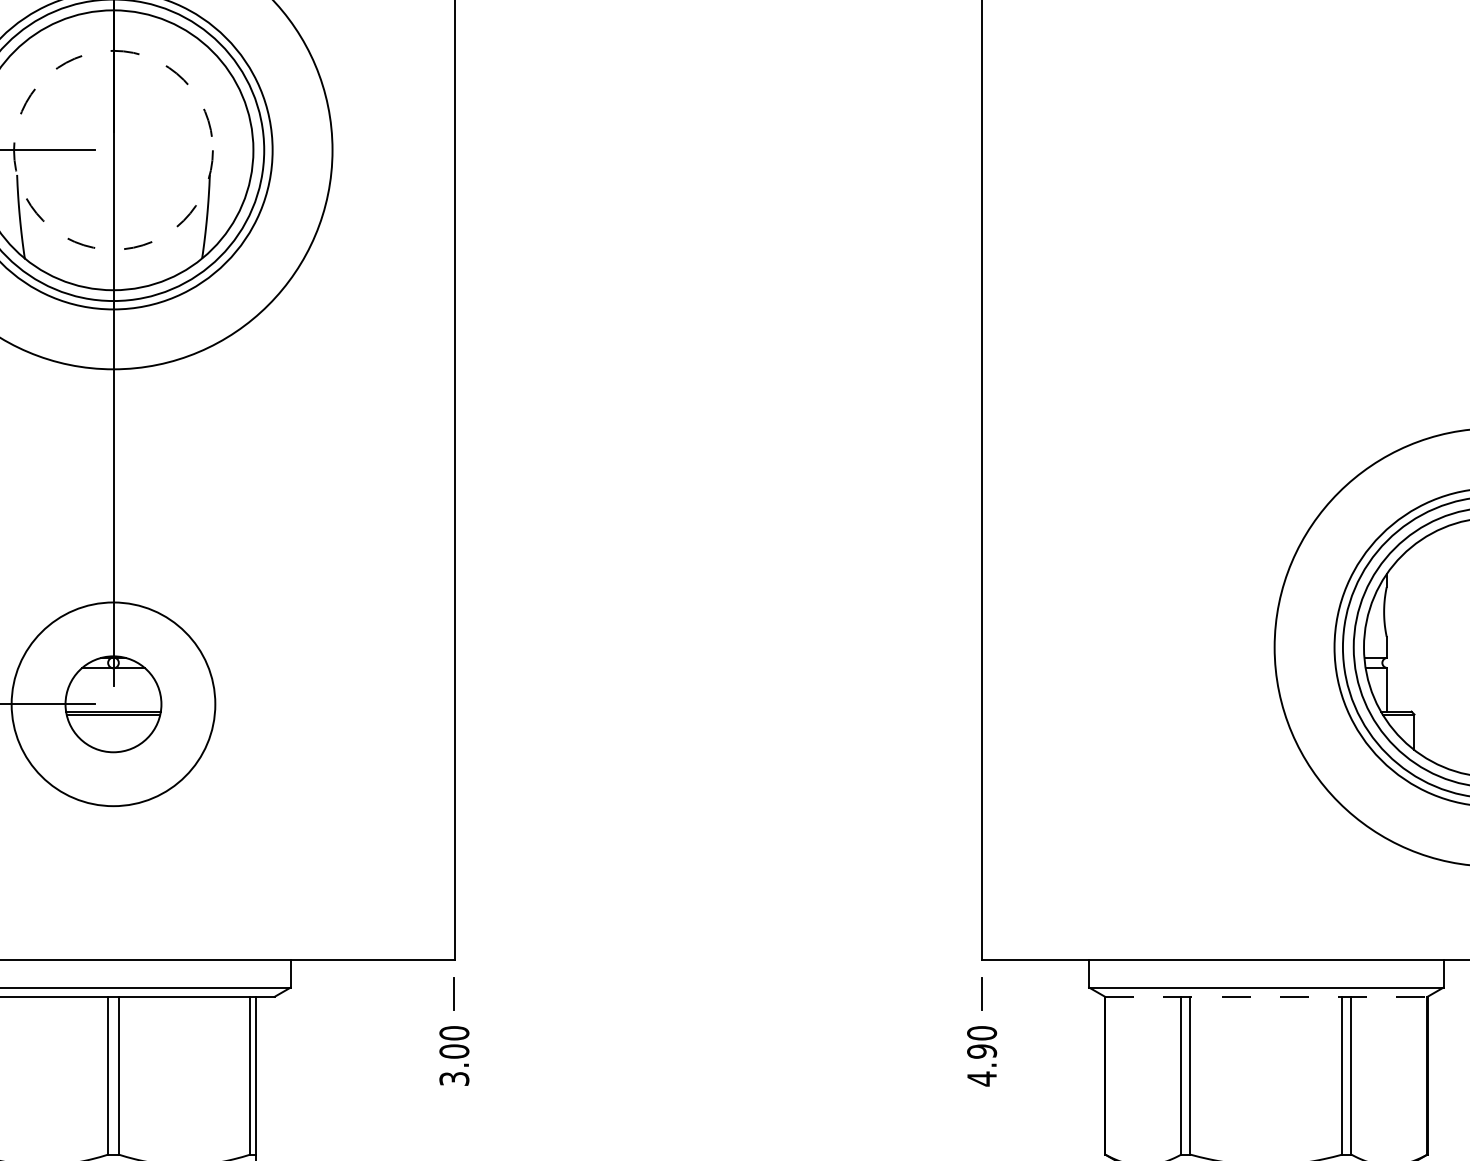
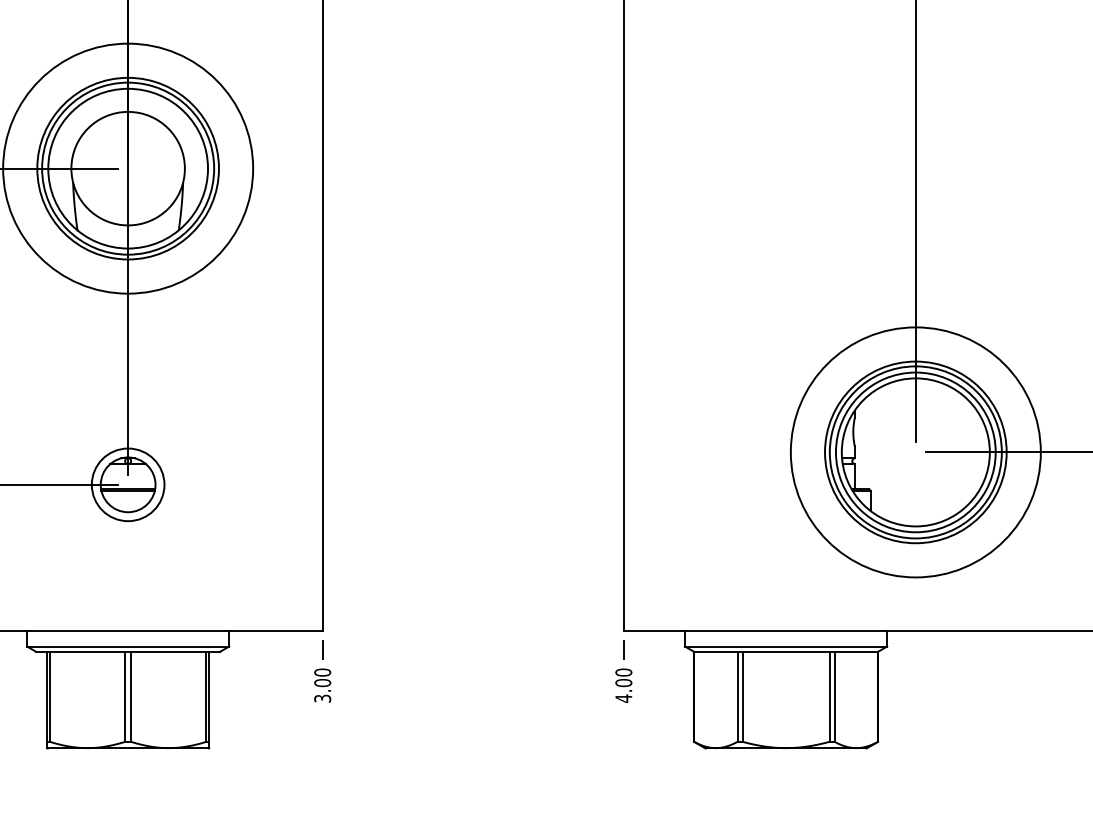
circle: (112, 150) -> (127, 168), dashed -> solid
circle: (112, 703) -> (127, 484), size x0.62
line: (1267, 996) -> (786, 651), dashed -> solid
text: (981, 1052) -> (623, 683), 4.90 -> 4.00

